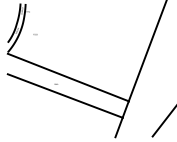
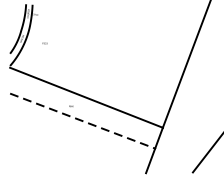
line: (65, 96) -> (82, 121), solid -> dashed

